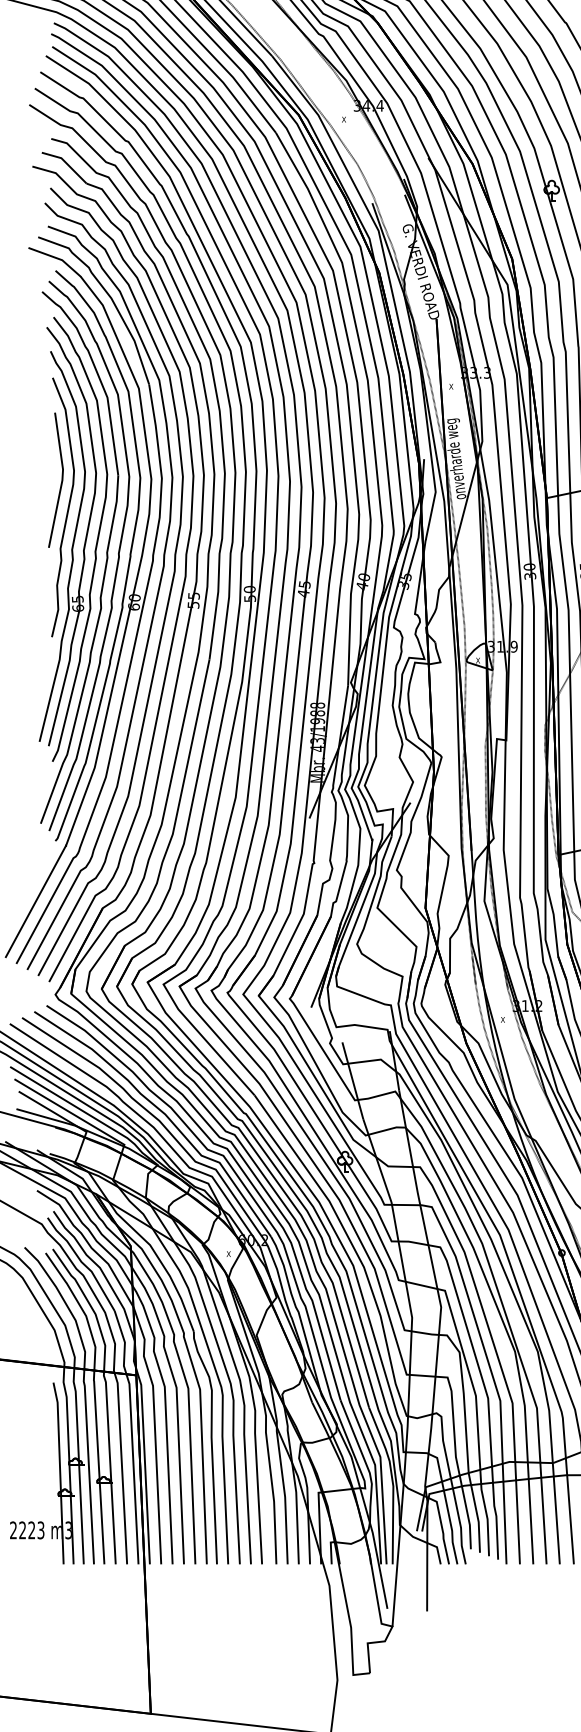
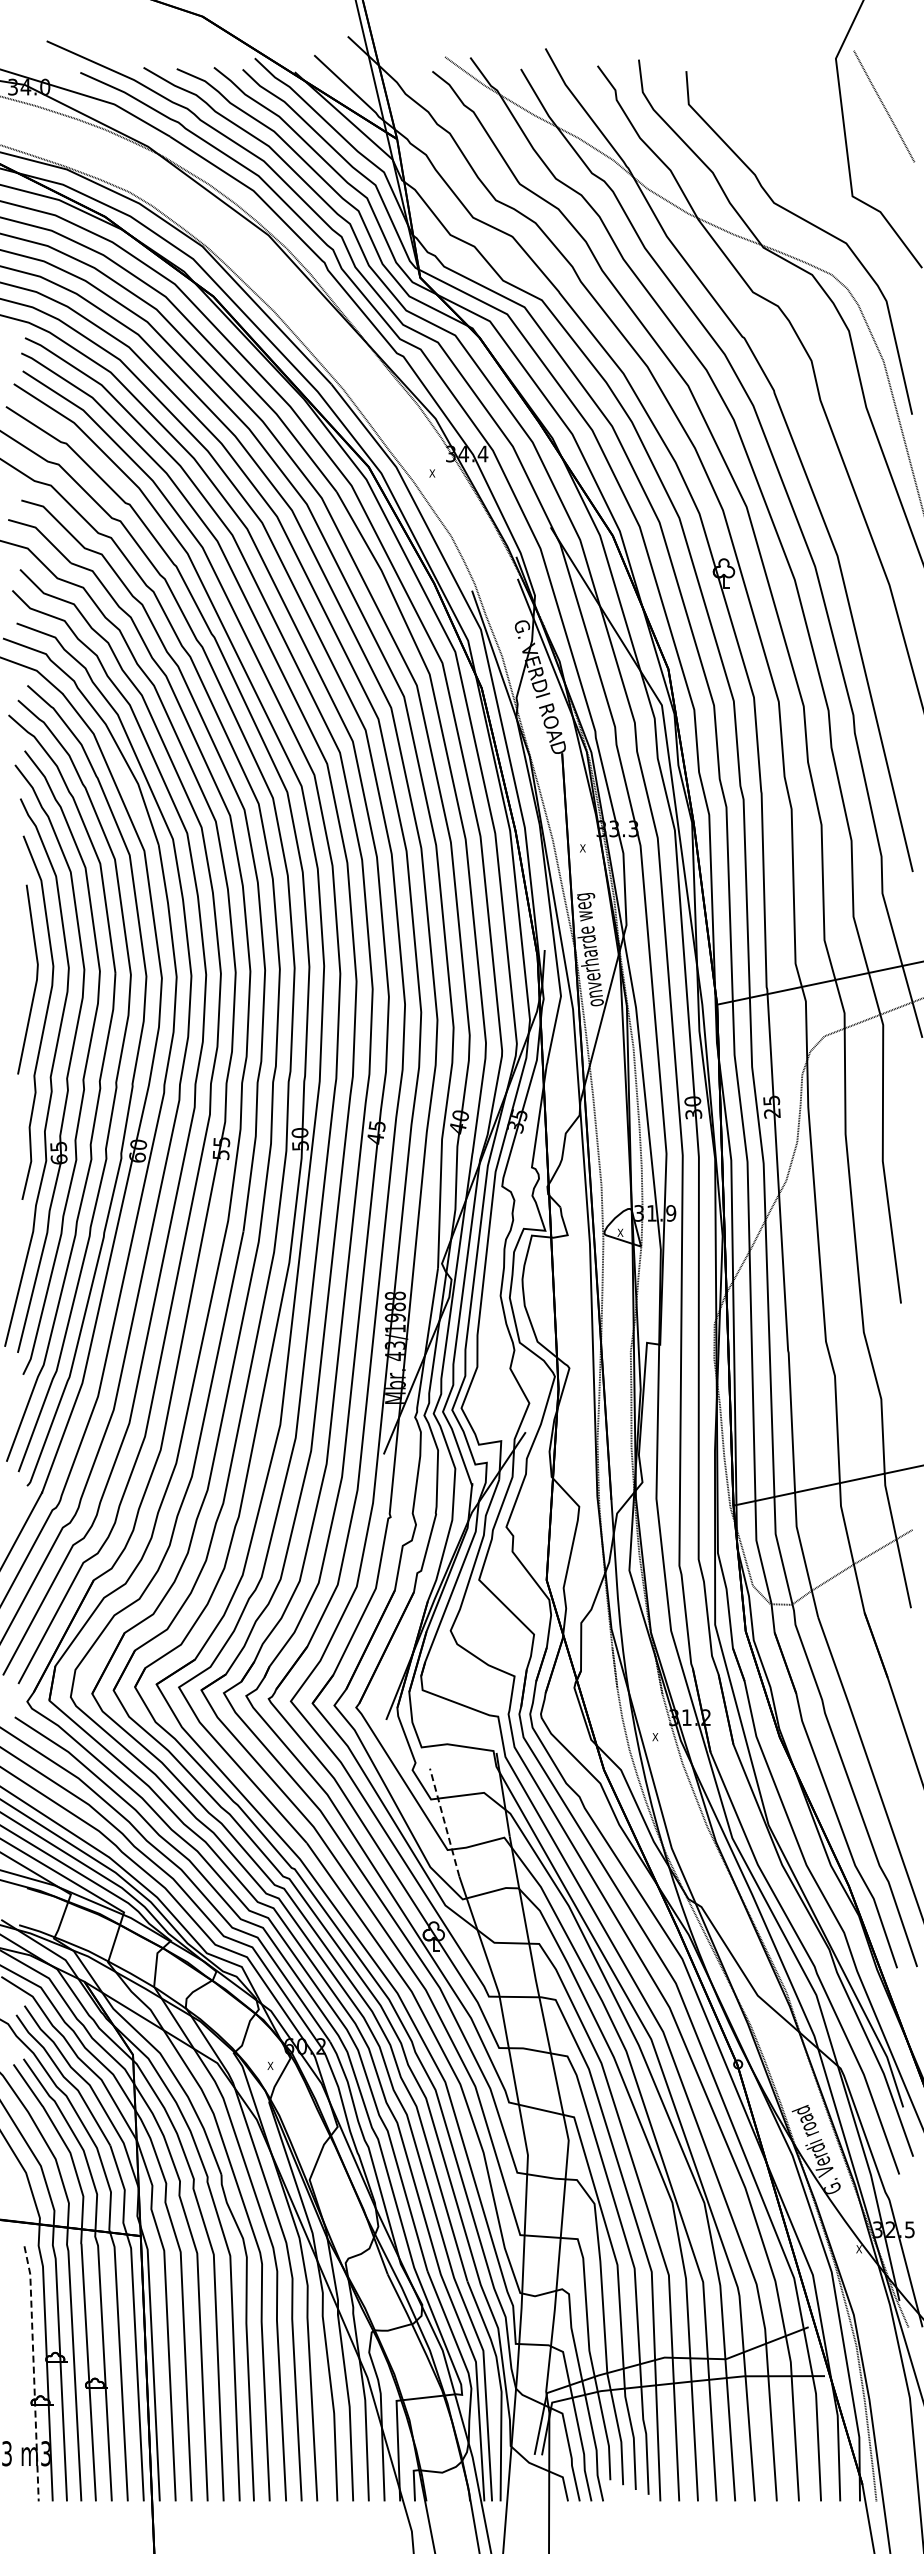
line: (352, 1080) -> (444, 1822), solid -> dashed
line: (59, 1472) -> (33, 2372), solid -> dashed

